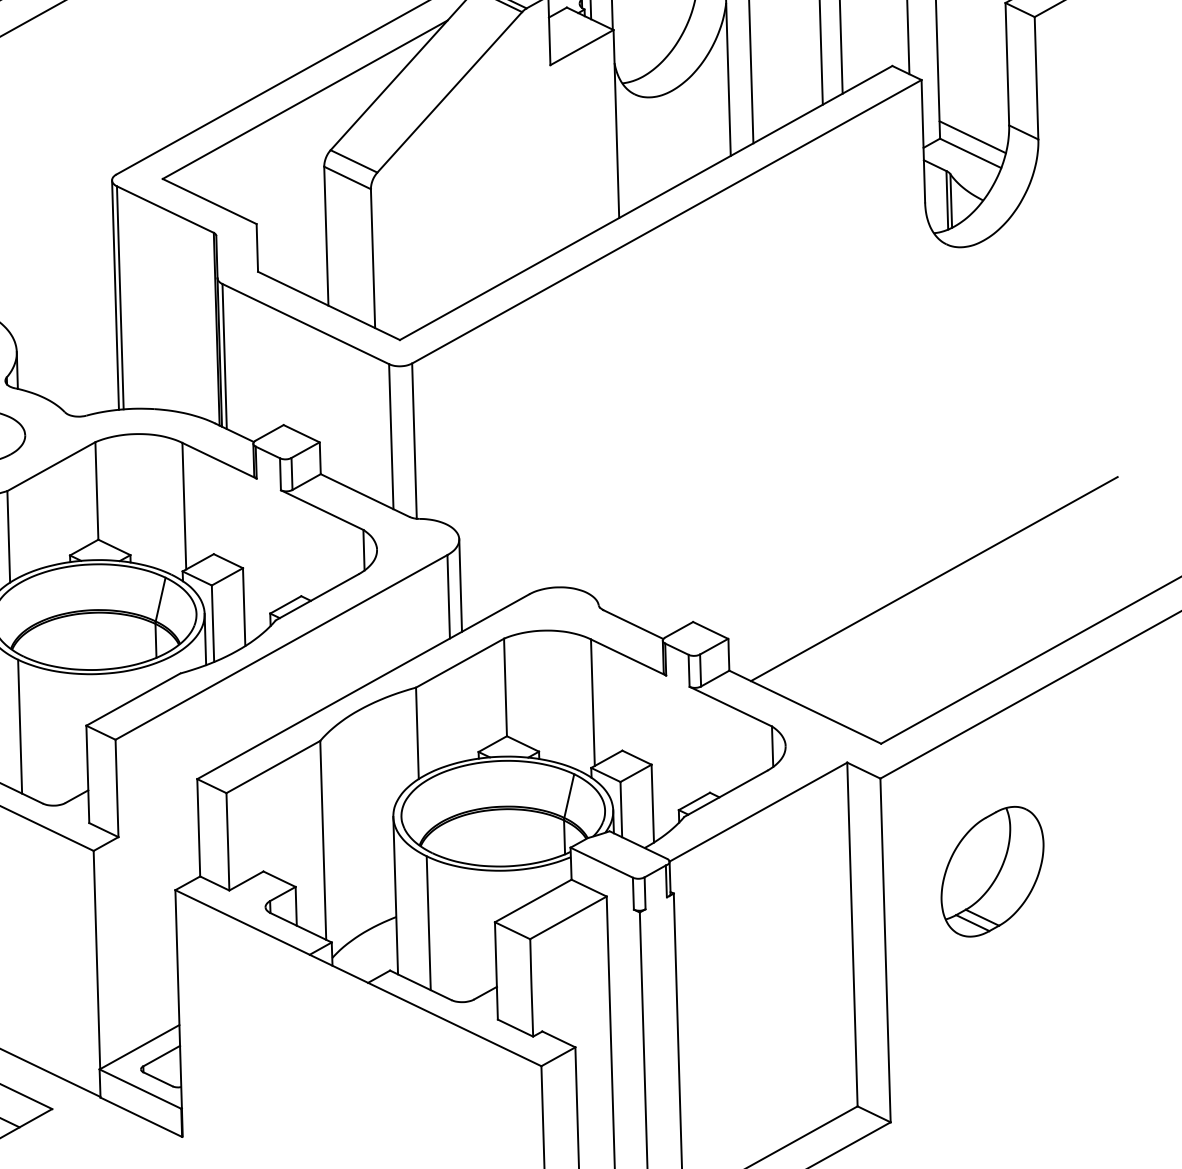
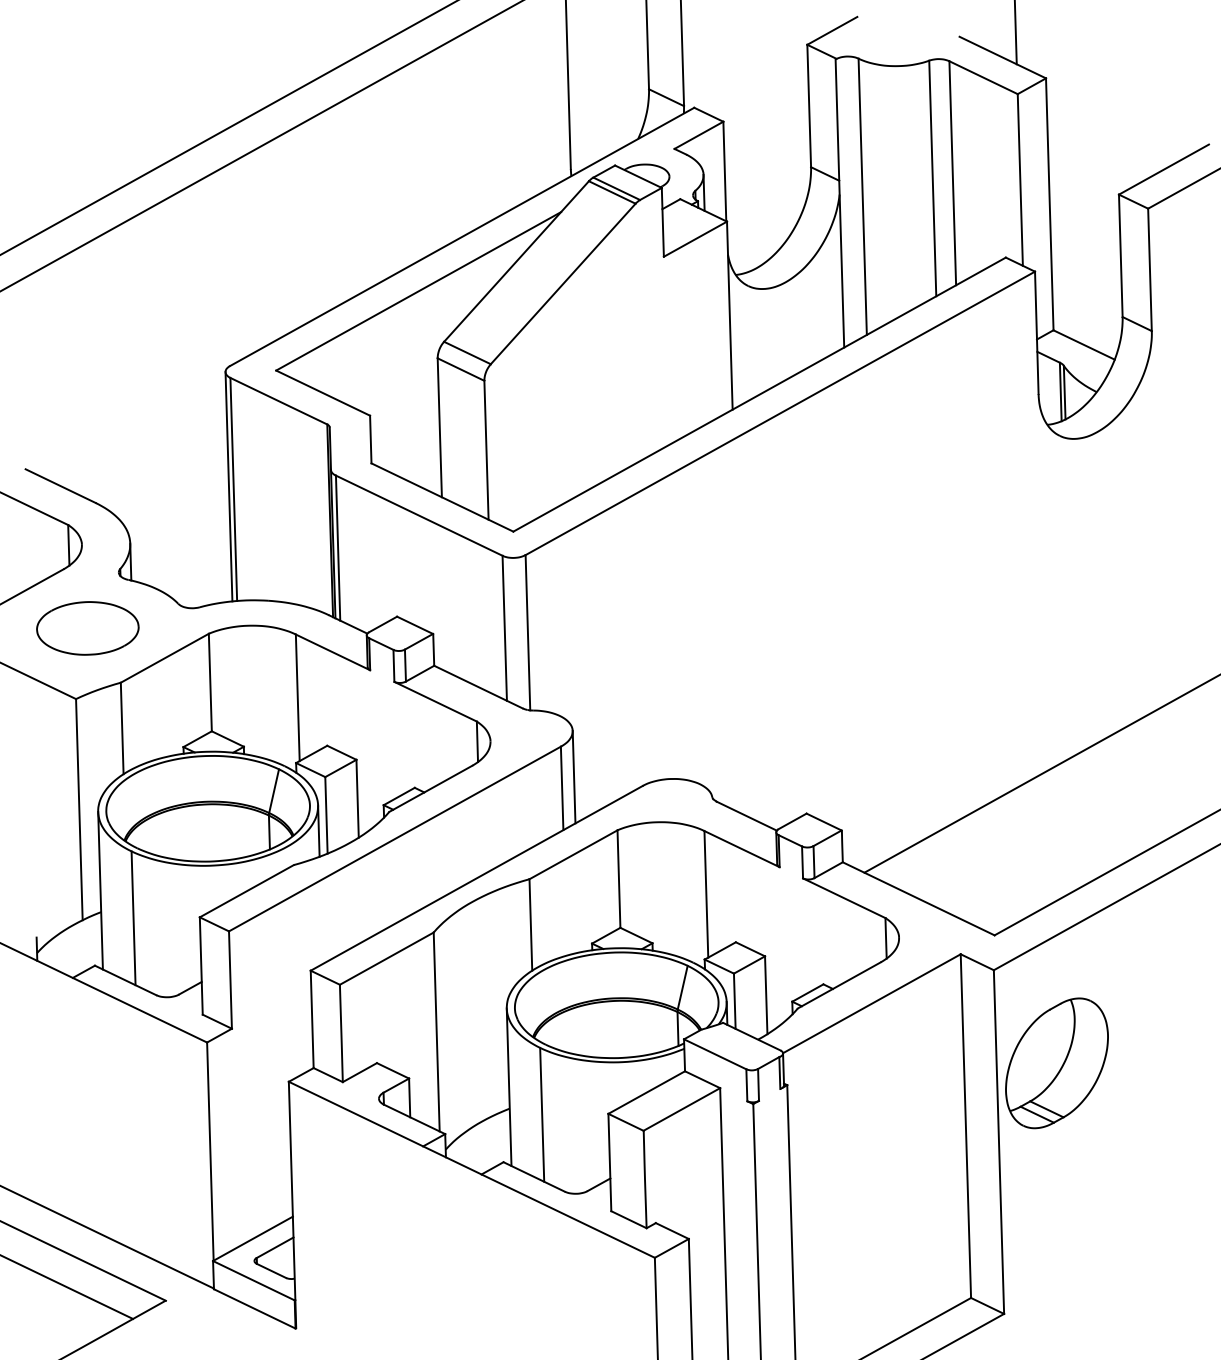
line: (973, 136) -> (1086, 328), removed
part: (992, 871) -> (1056, 1063), moved

